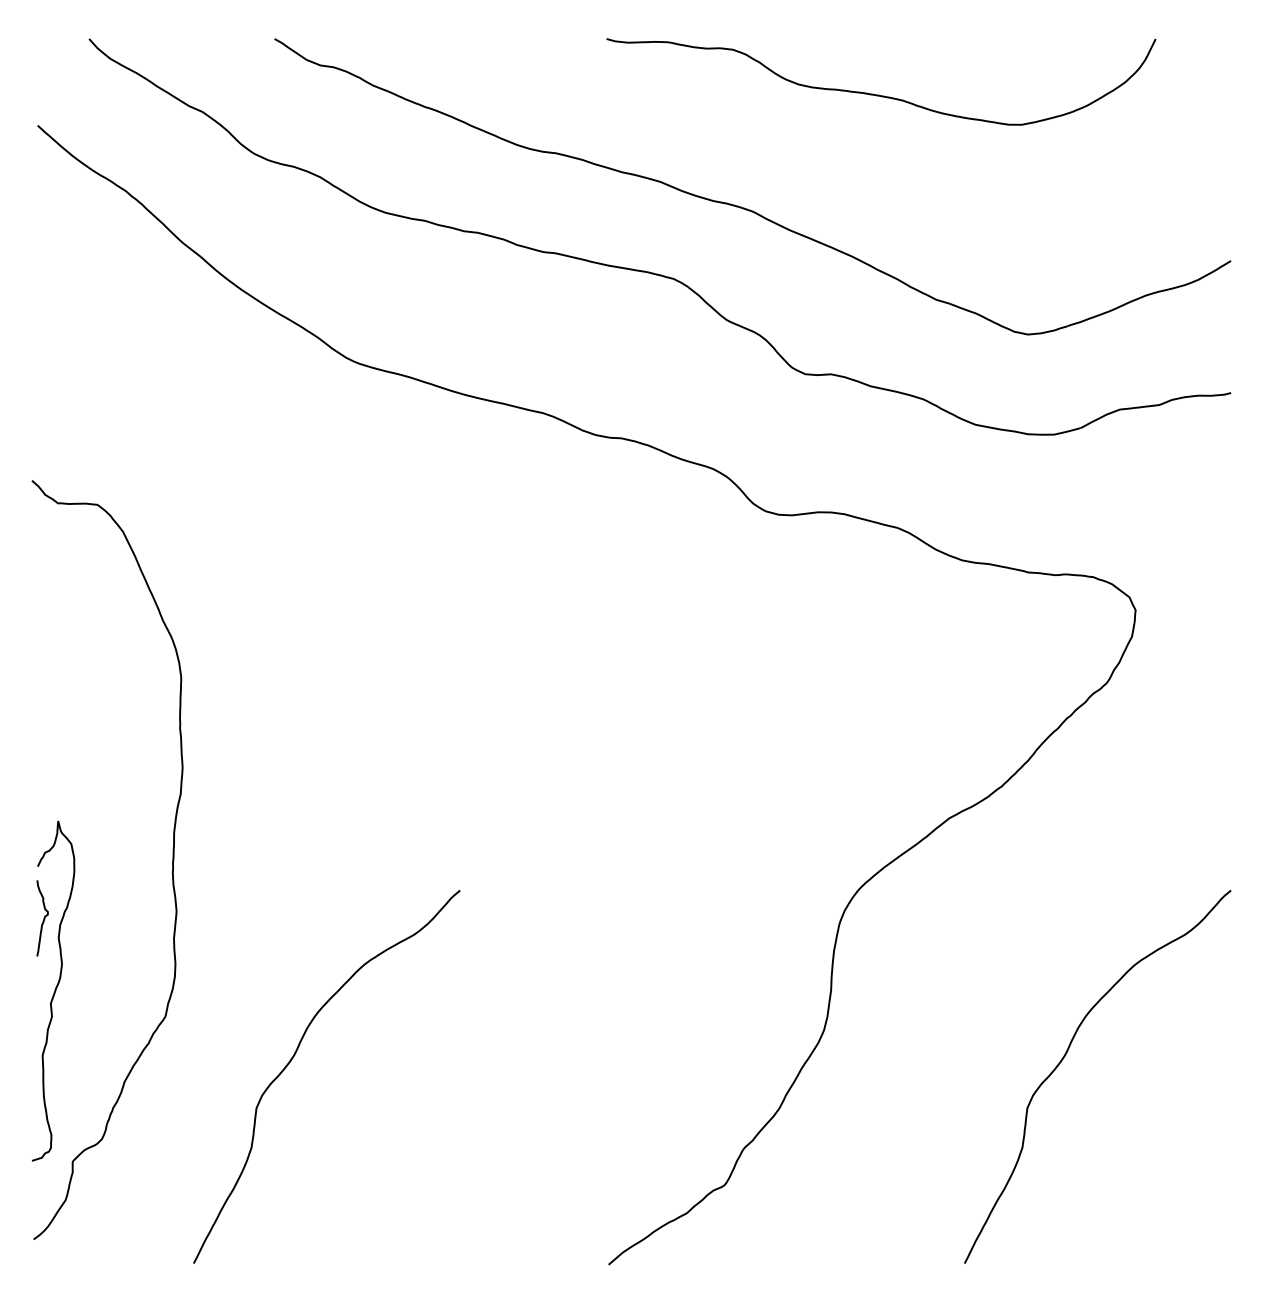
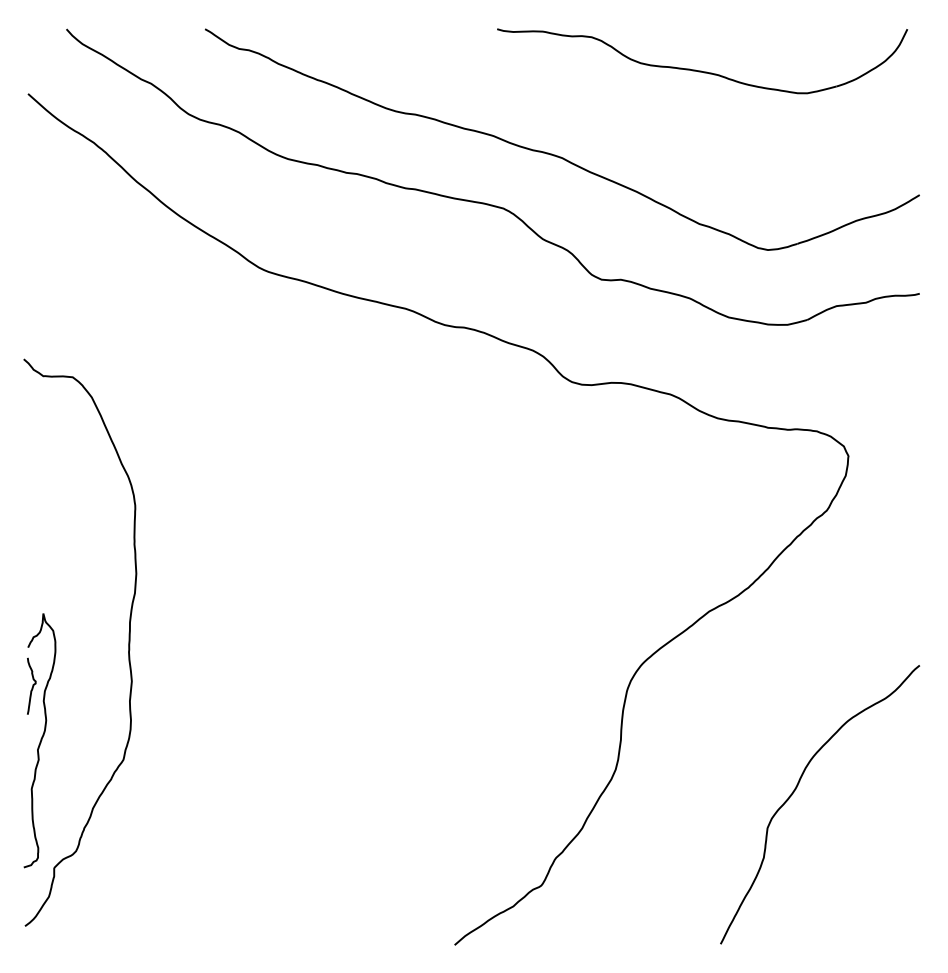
part: (880, 94) -> (701, 70), moved
curve: (295, 1056) -> (220, 789), removed

